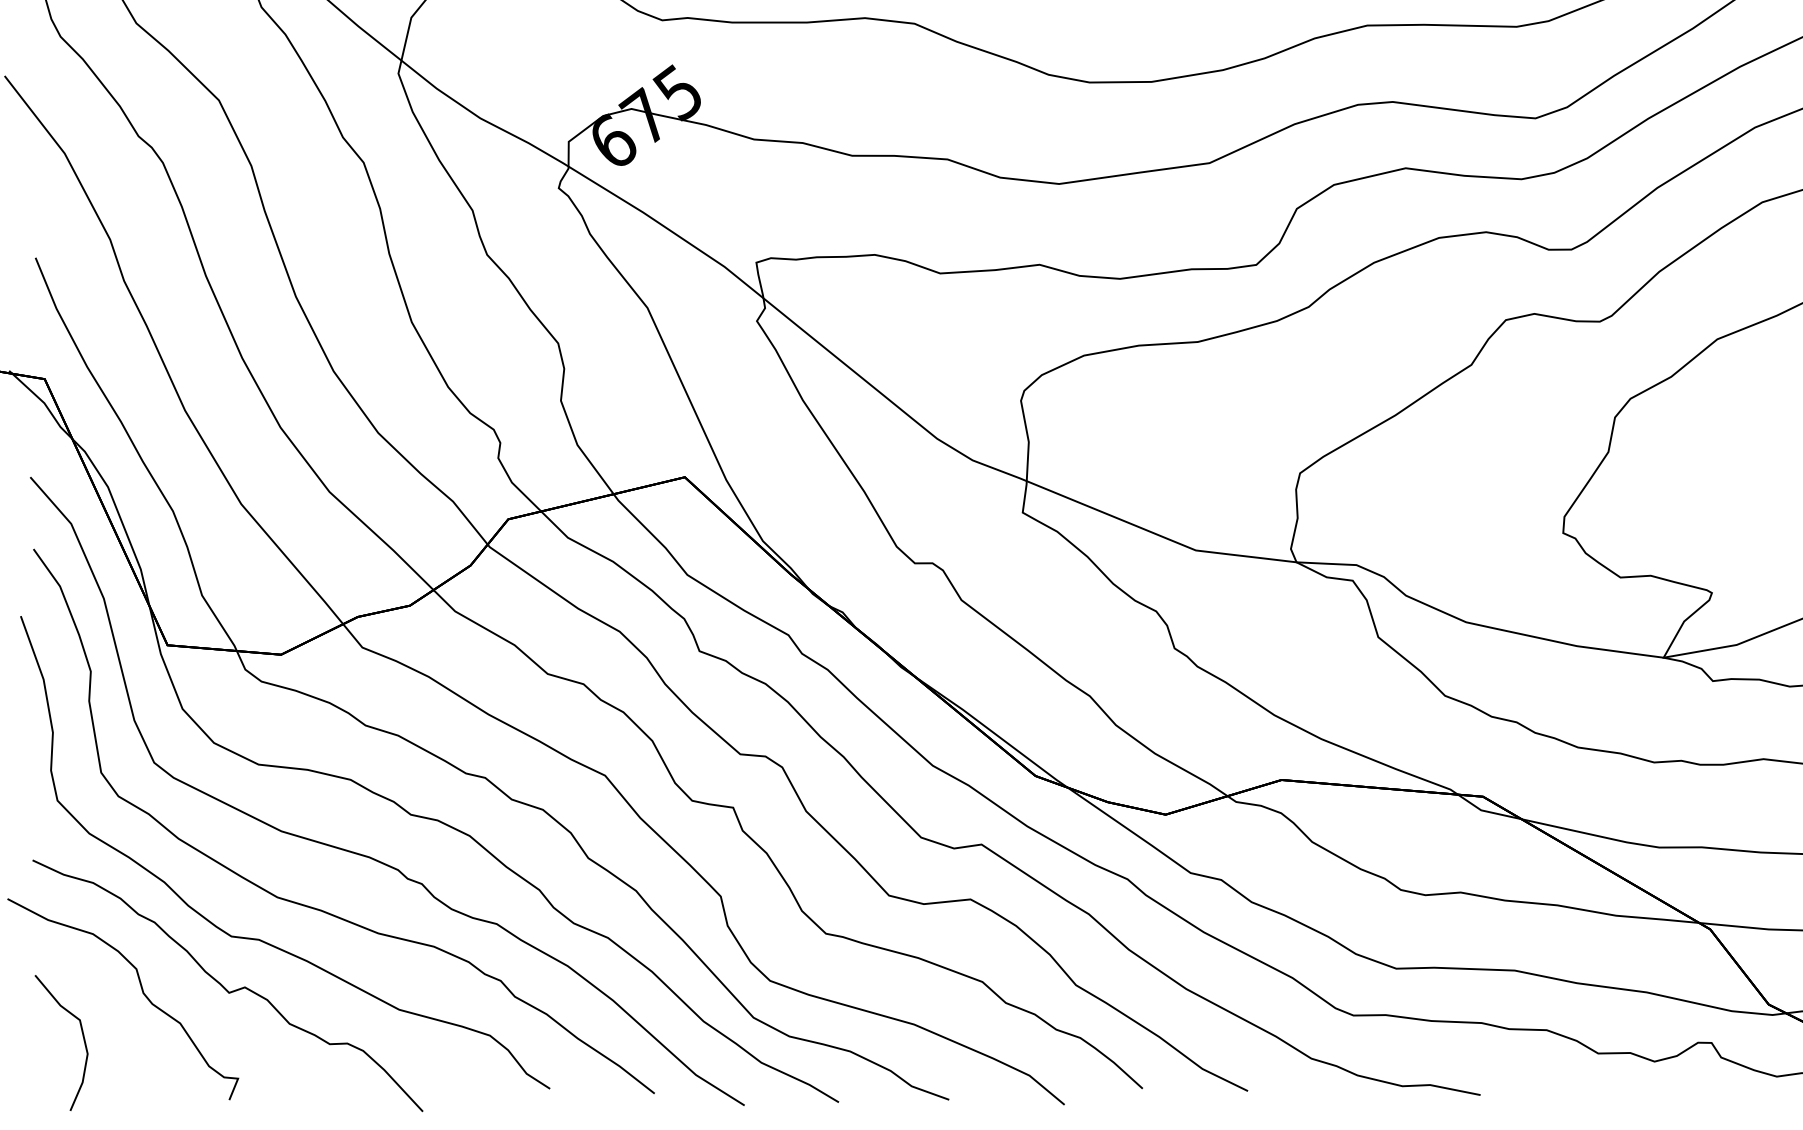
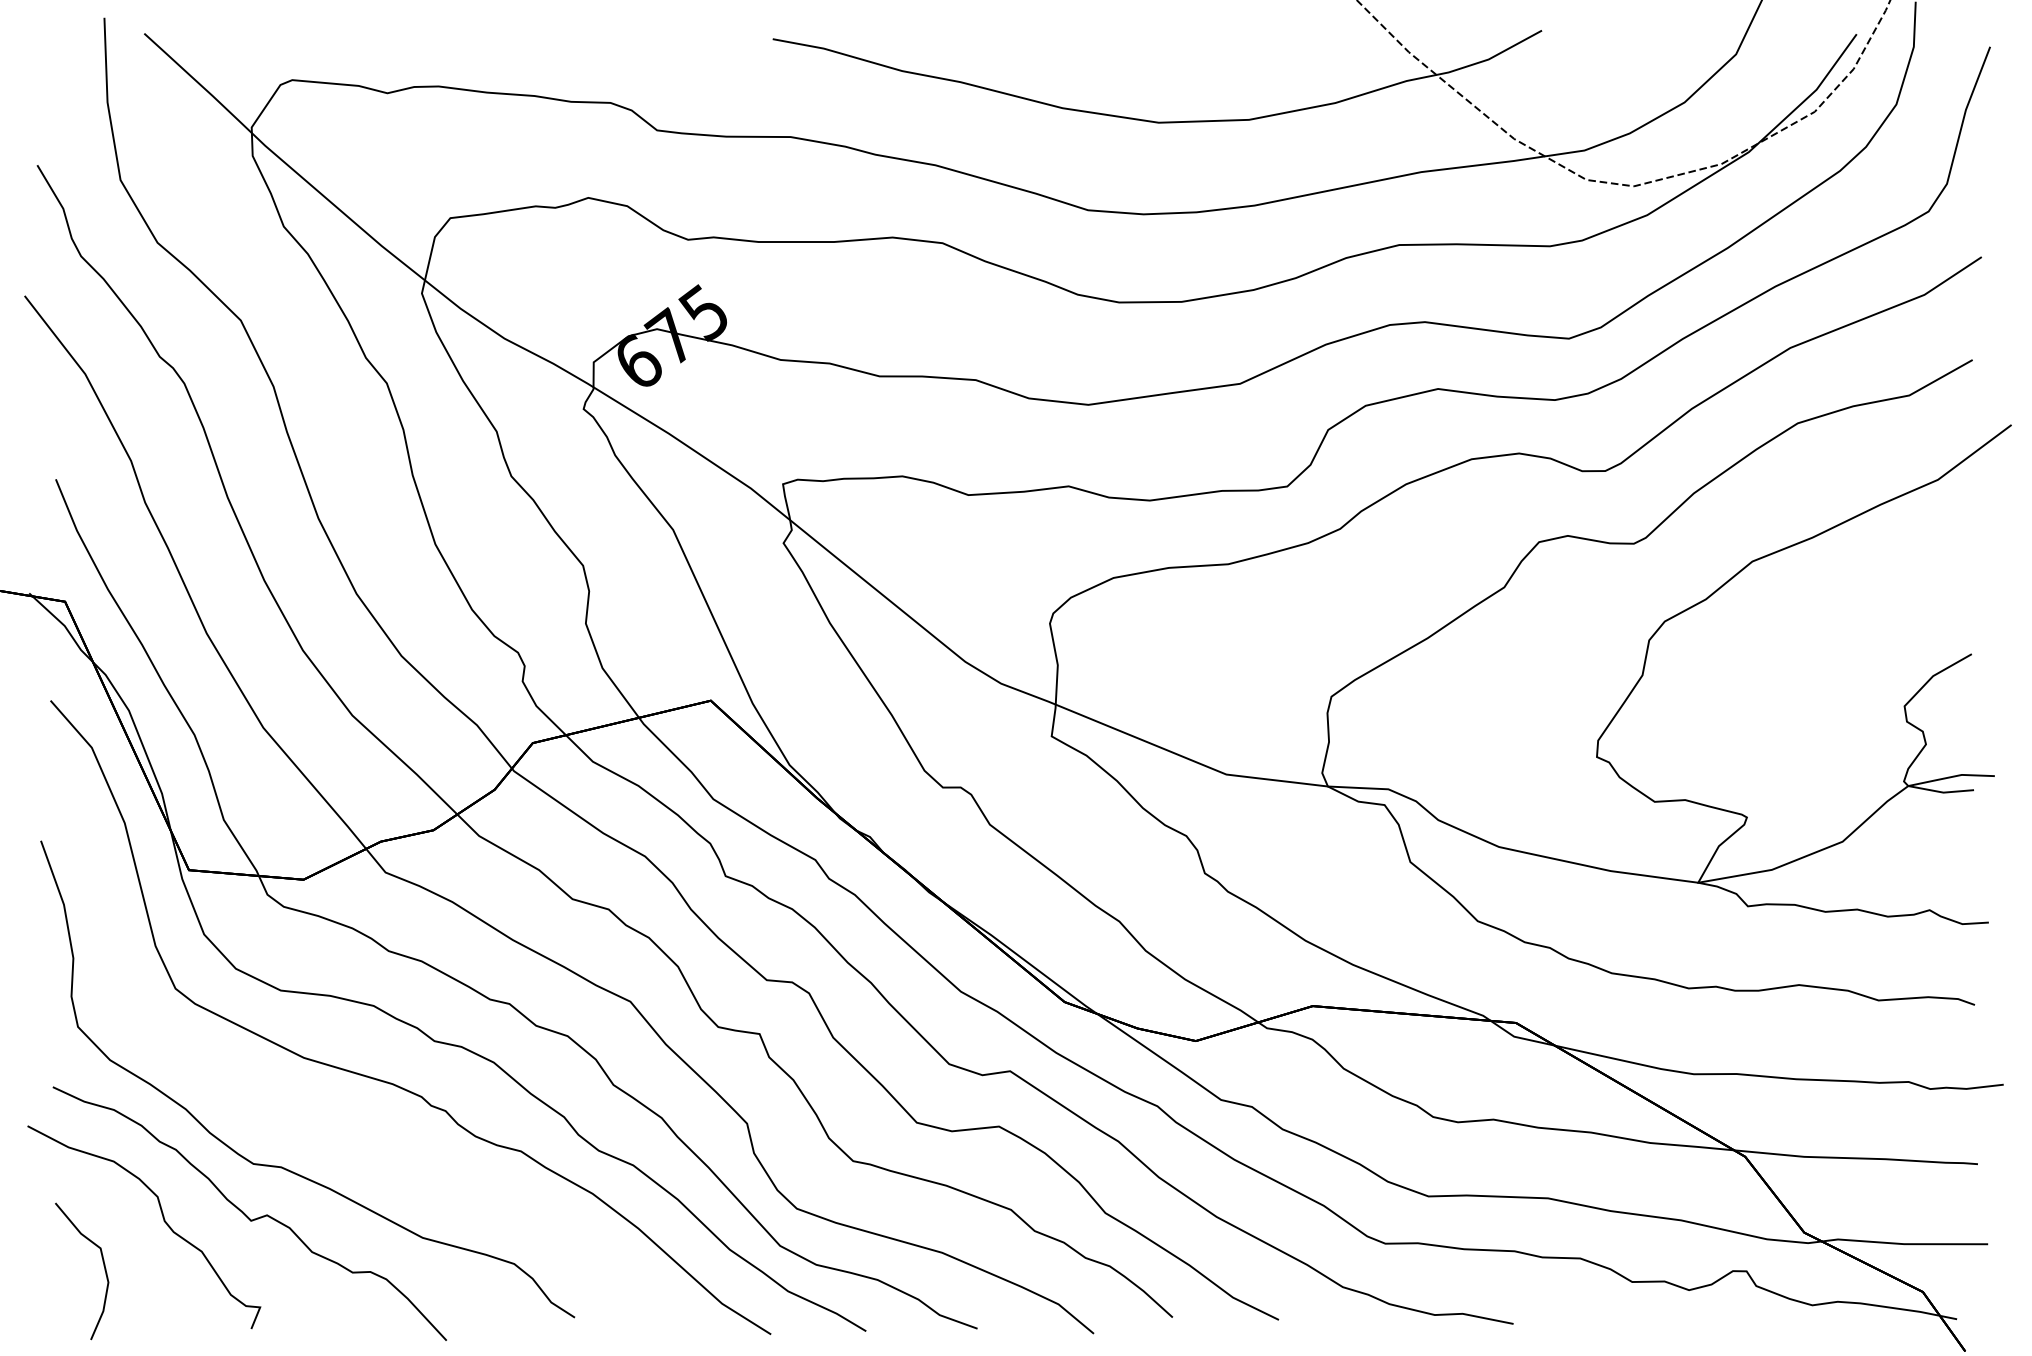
part: (317, 908) -> (340, 1135), removed

